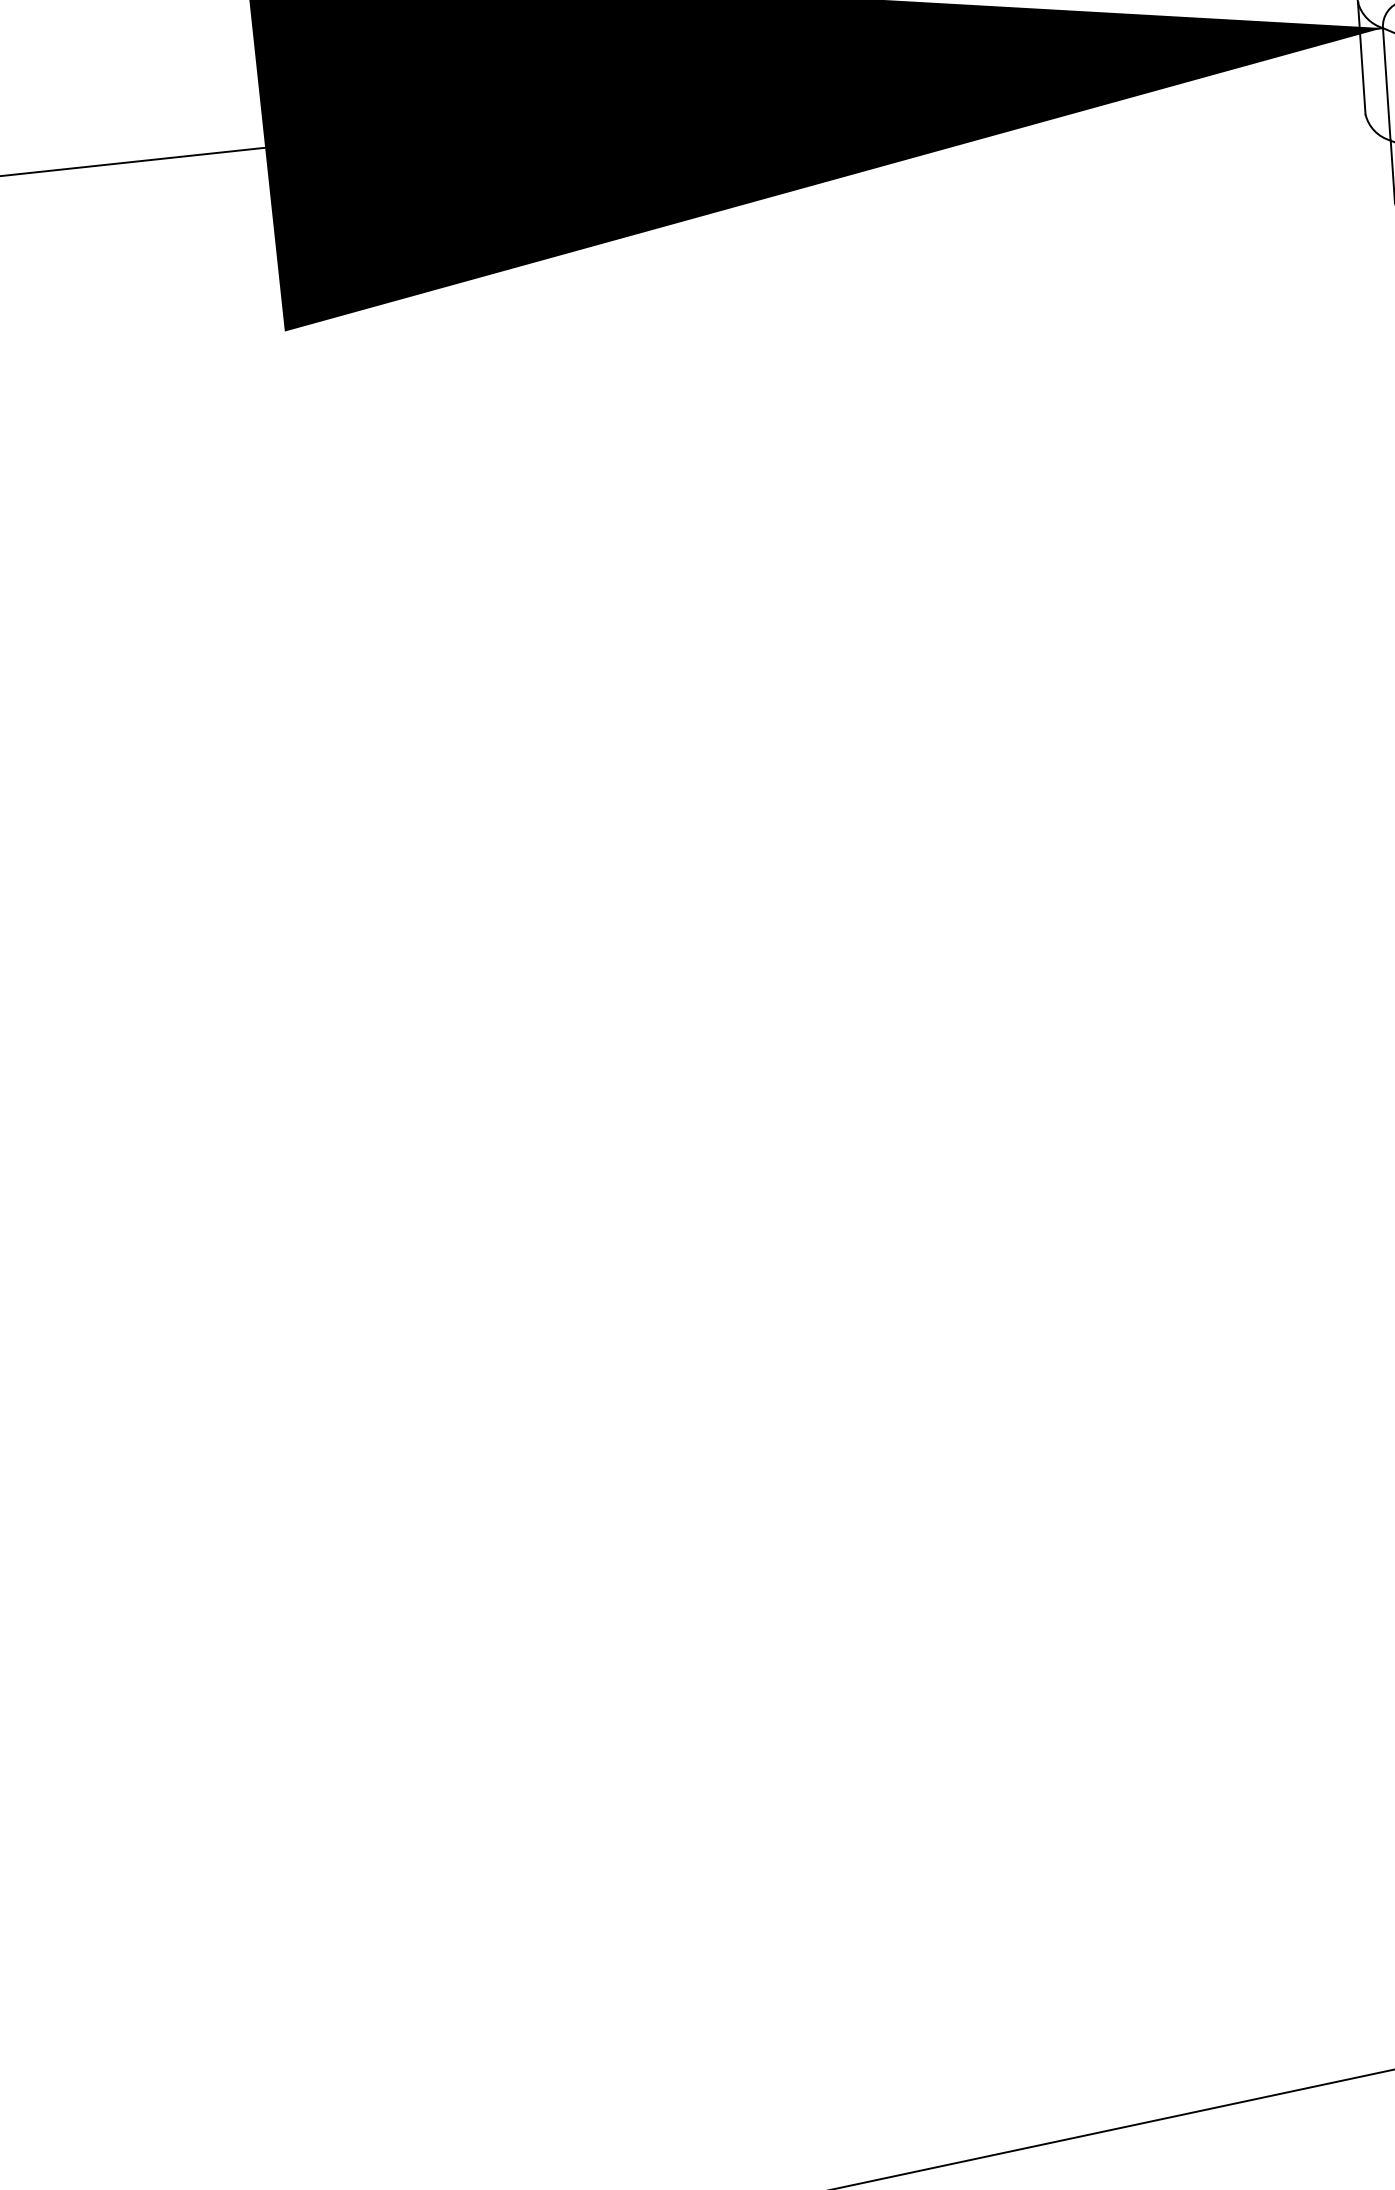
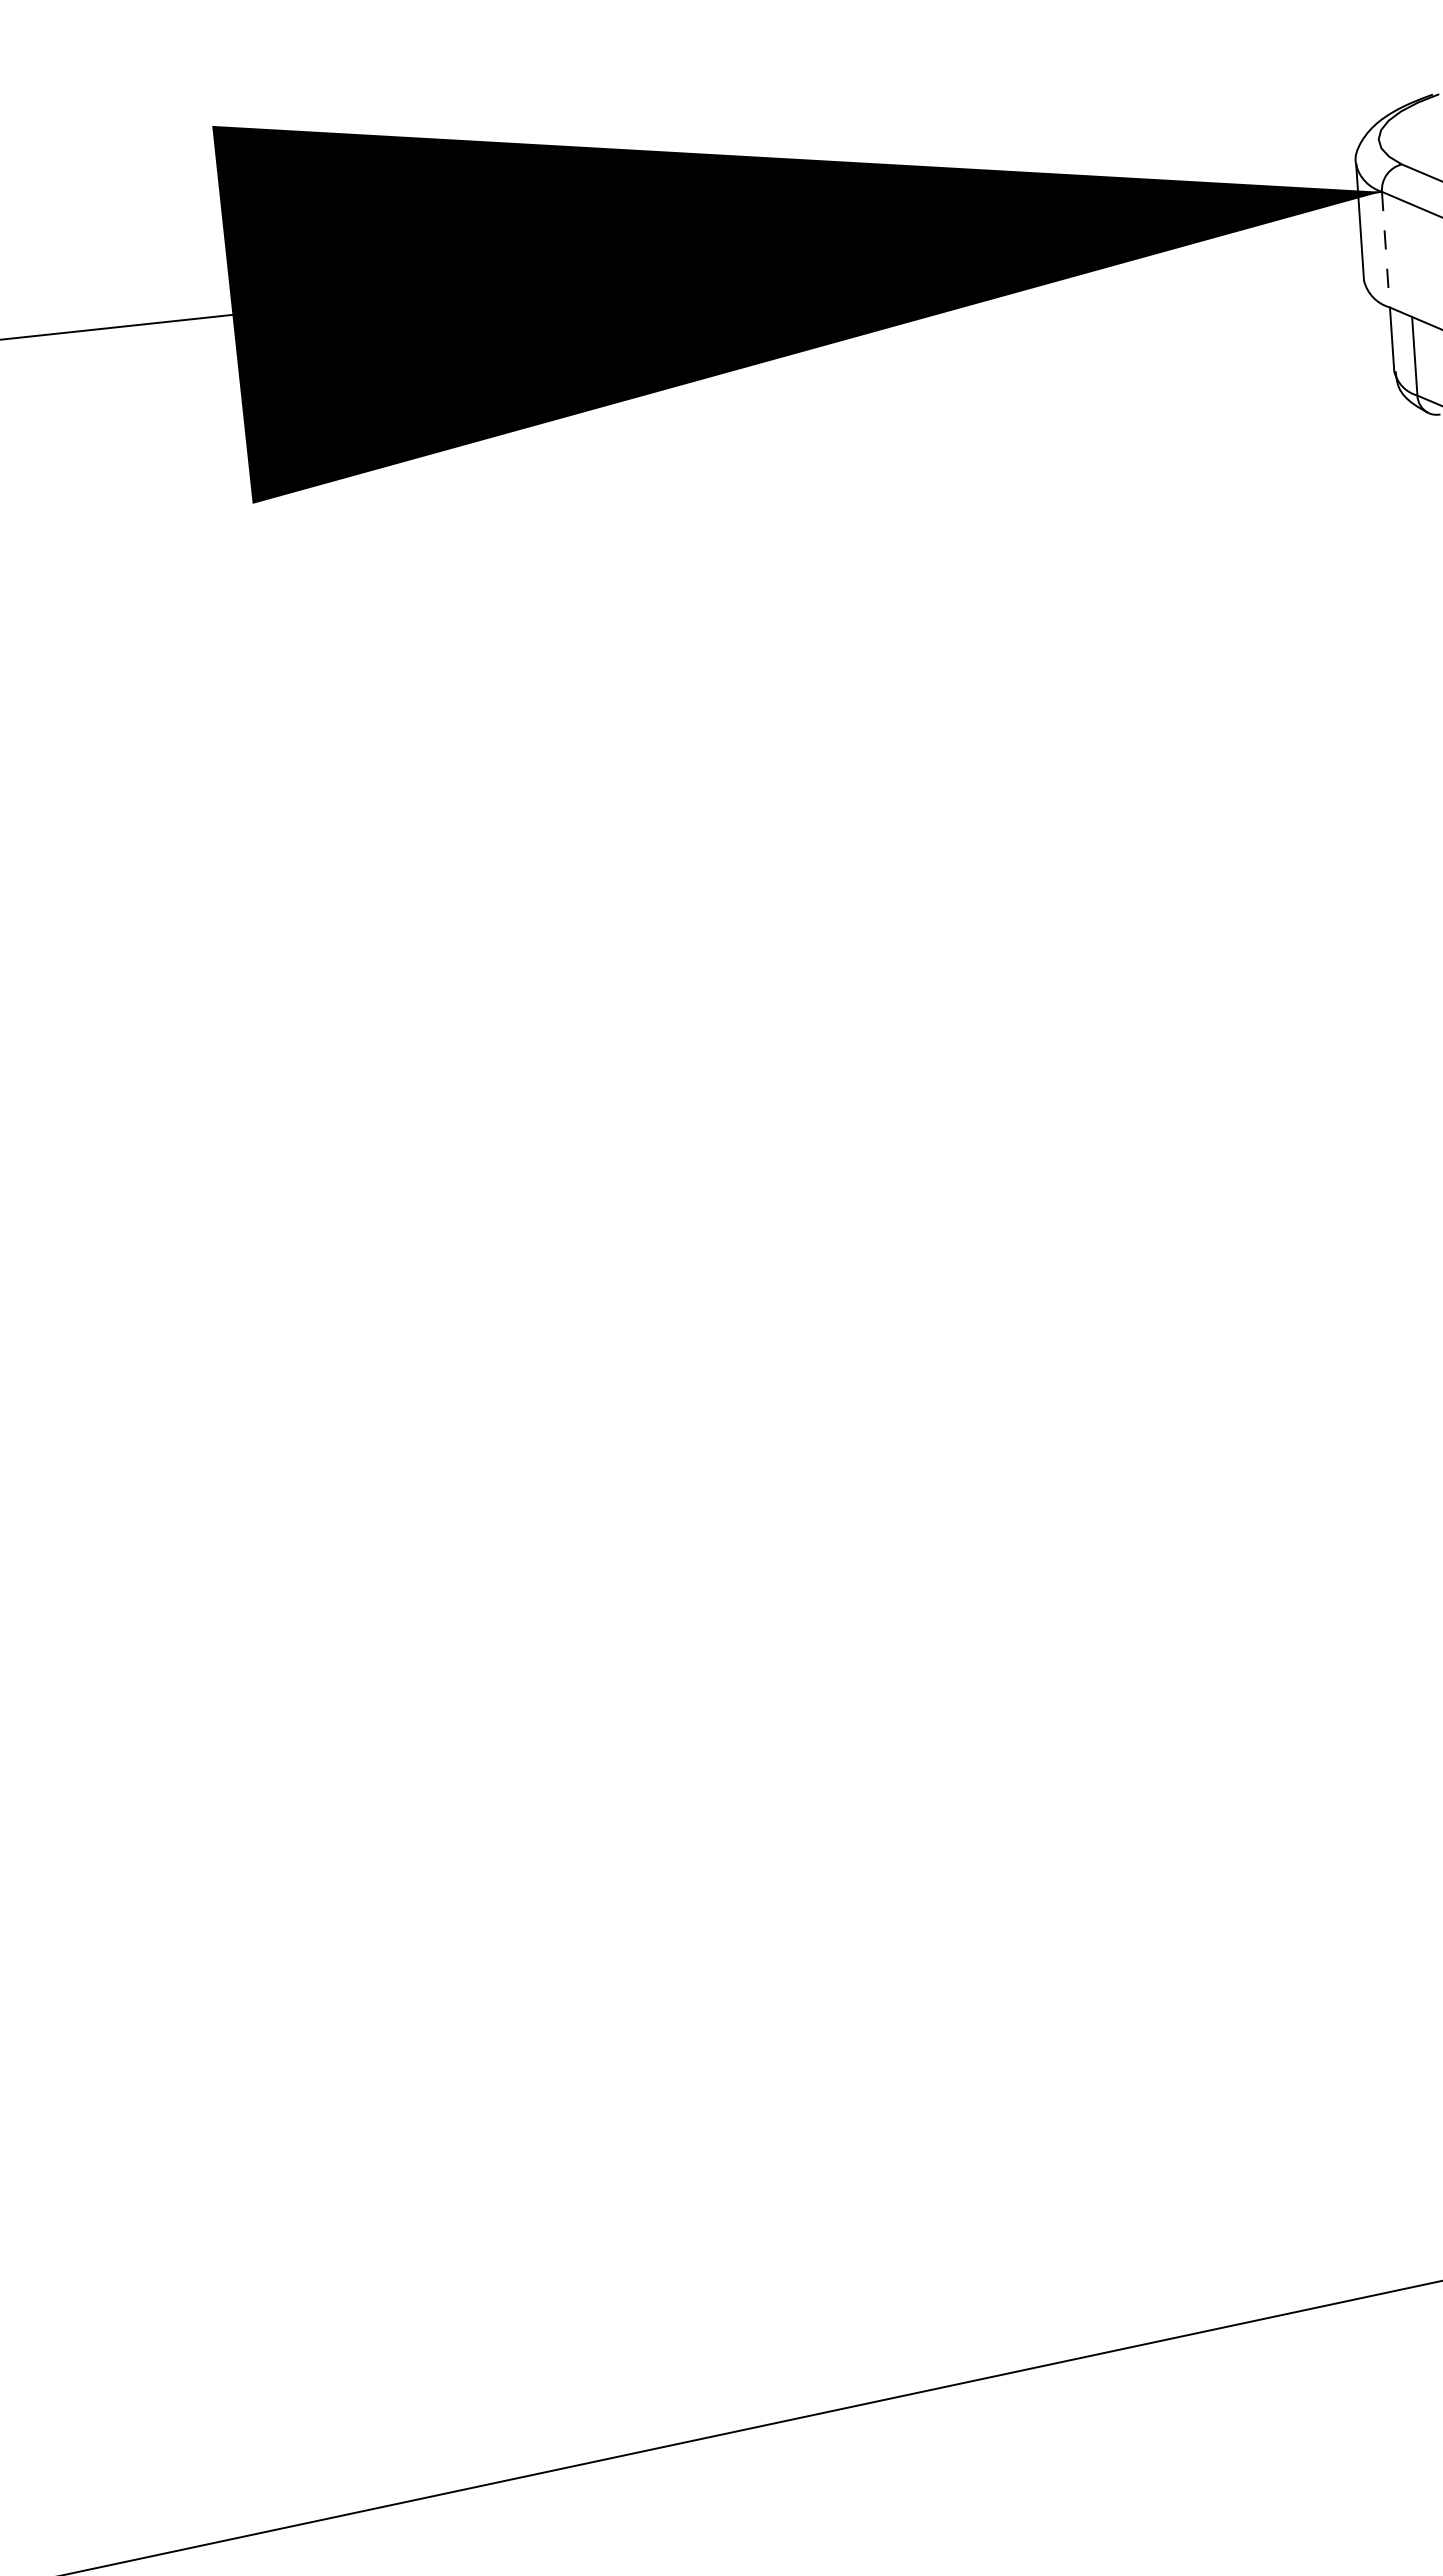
line: (1386, 84) -> (1385, 249), solid -> dashed

